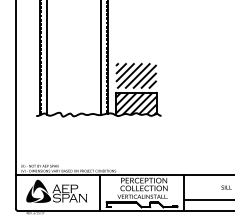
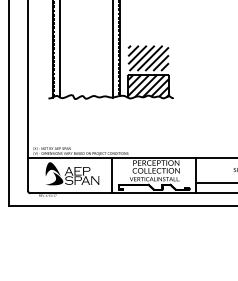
fill: (33, 193) -> (45, 175), removed

